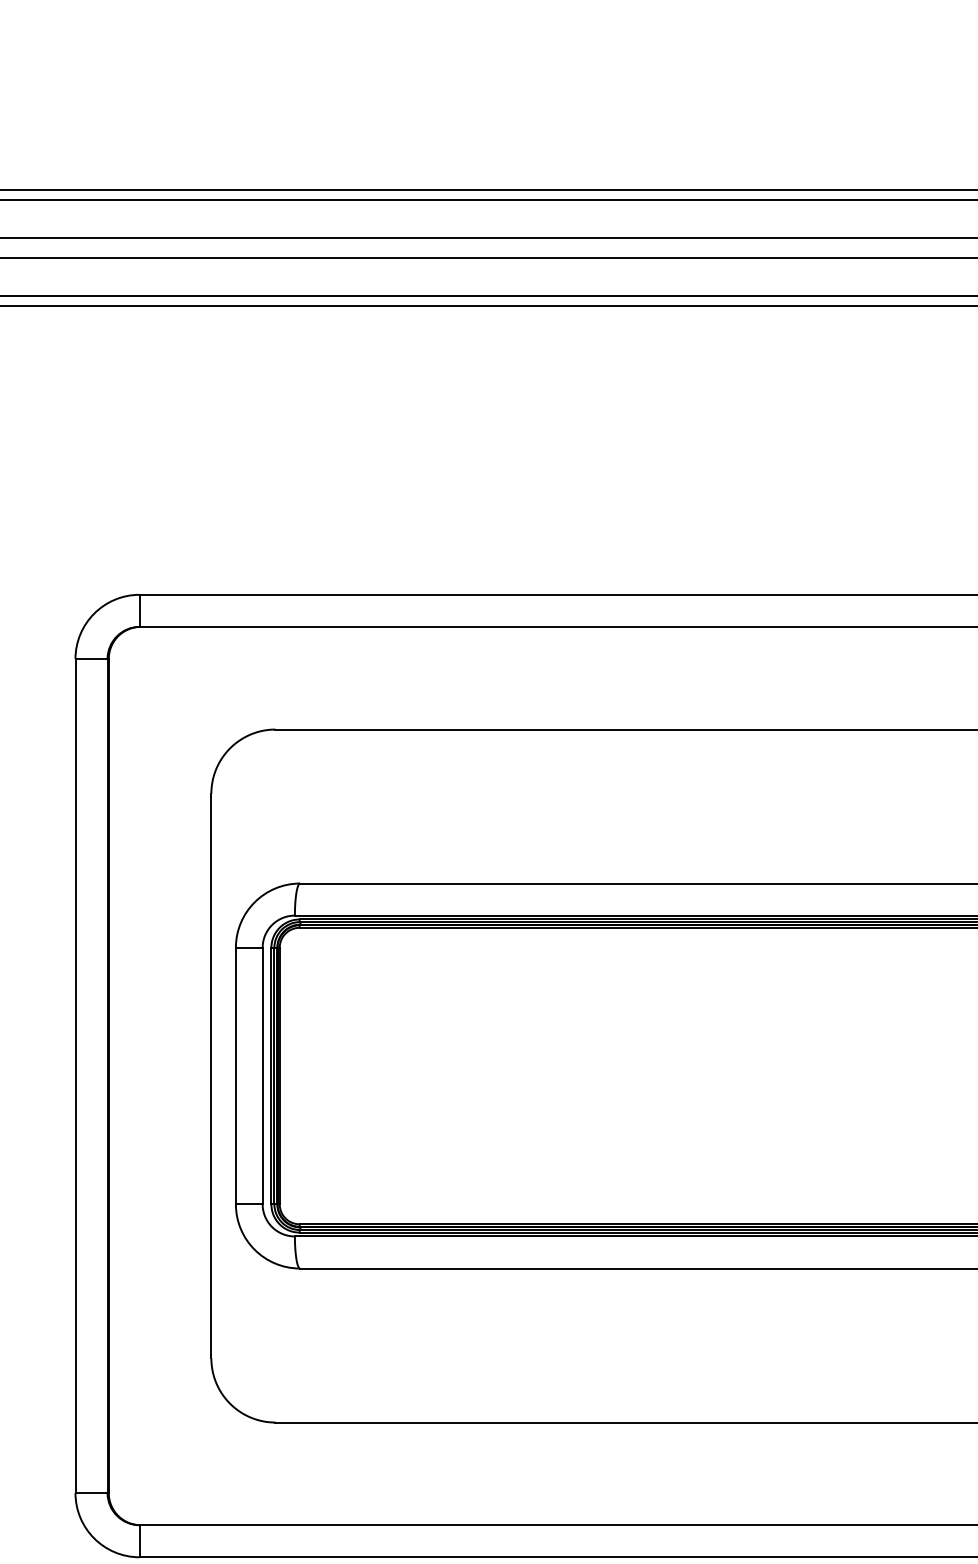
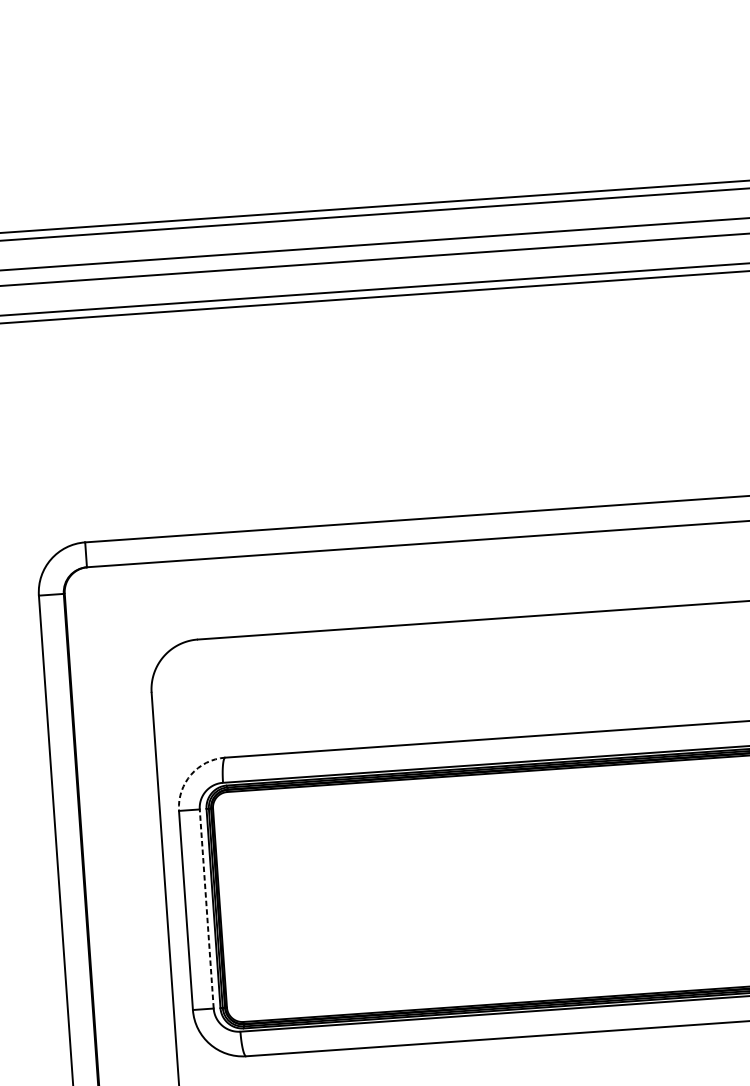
arc: (254, 902) -> (190, 774), solid -> dashed
line: (262, 1075) -> (206, 908), solid -> dashed

